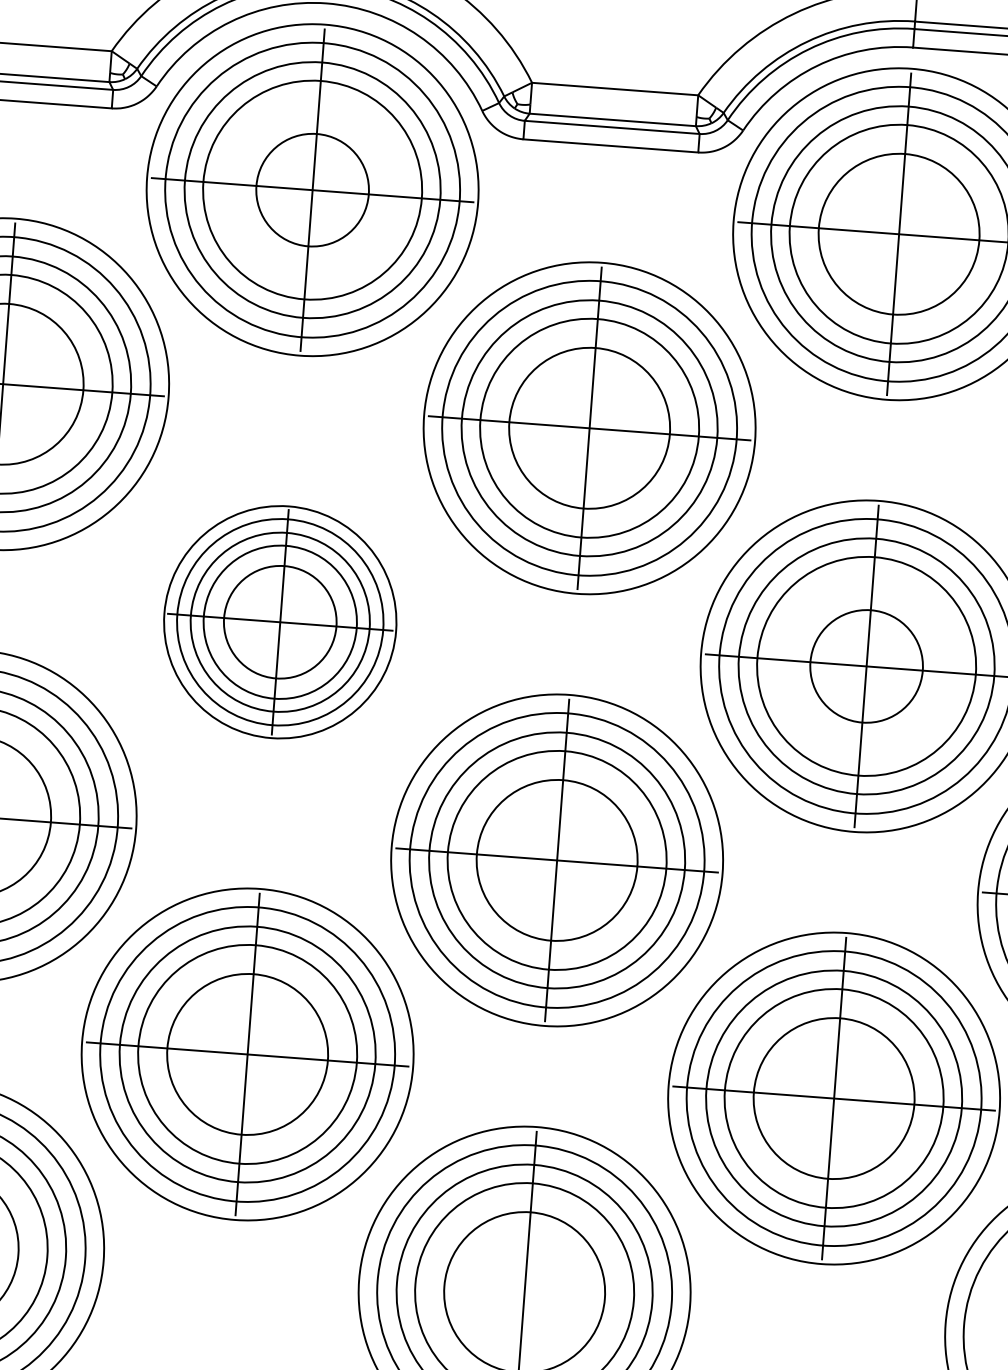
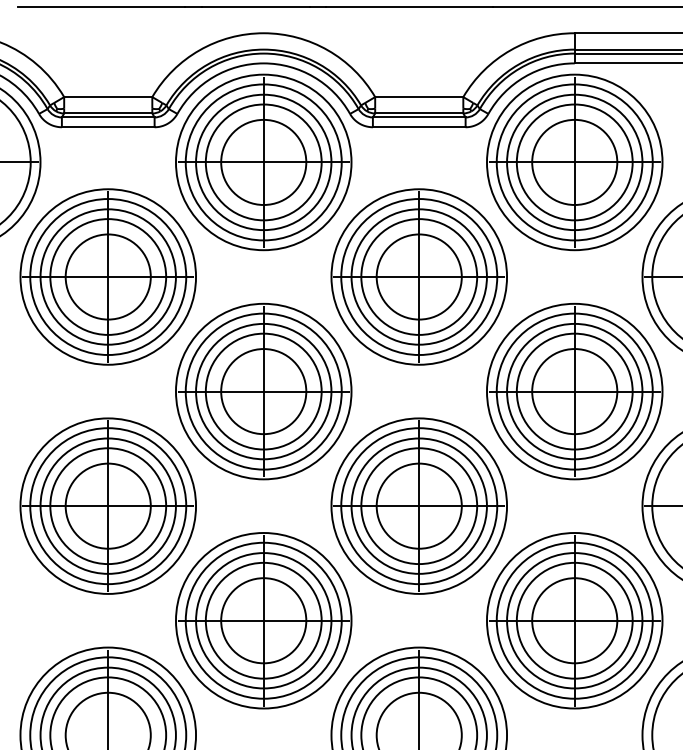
circle: (312, 190) -> (263, 162), size x1.43
part: (279, 622) -> (263, 391), size x1.43
circle: (866, 666) -> (574, 391), size x1.43

